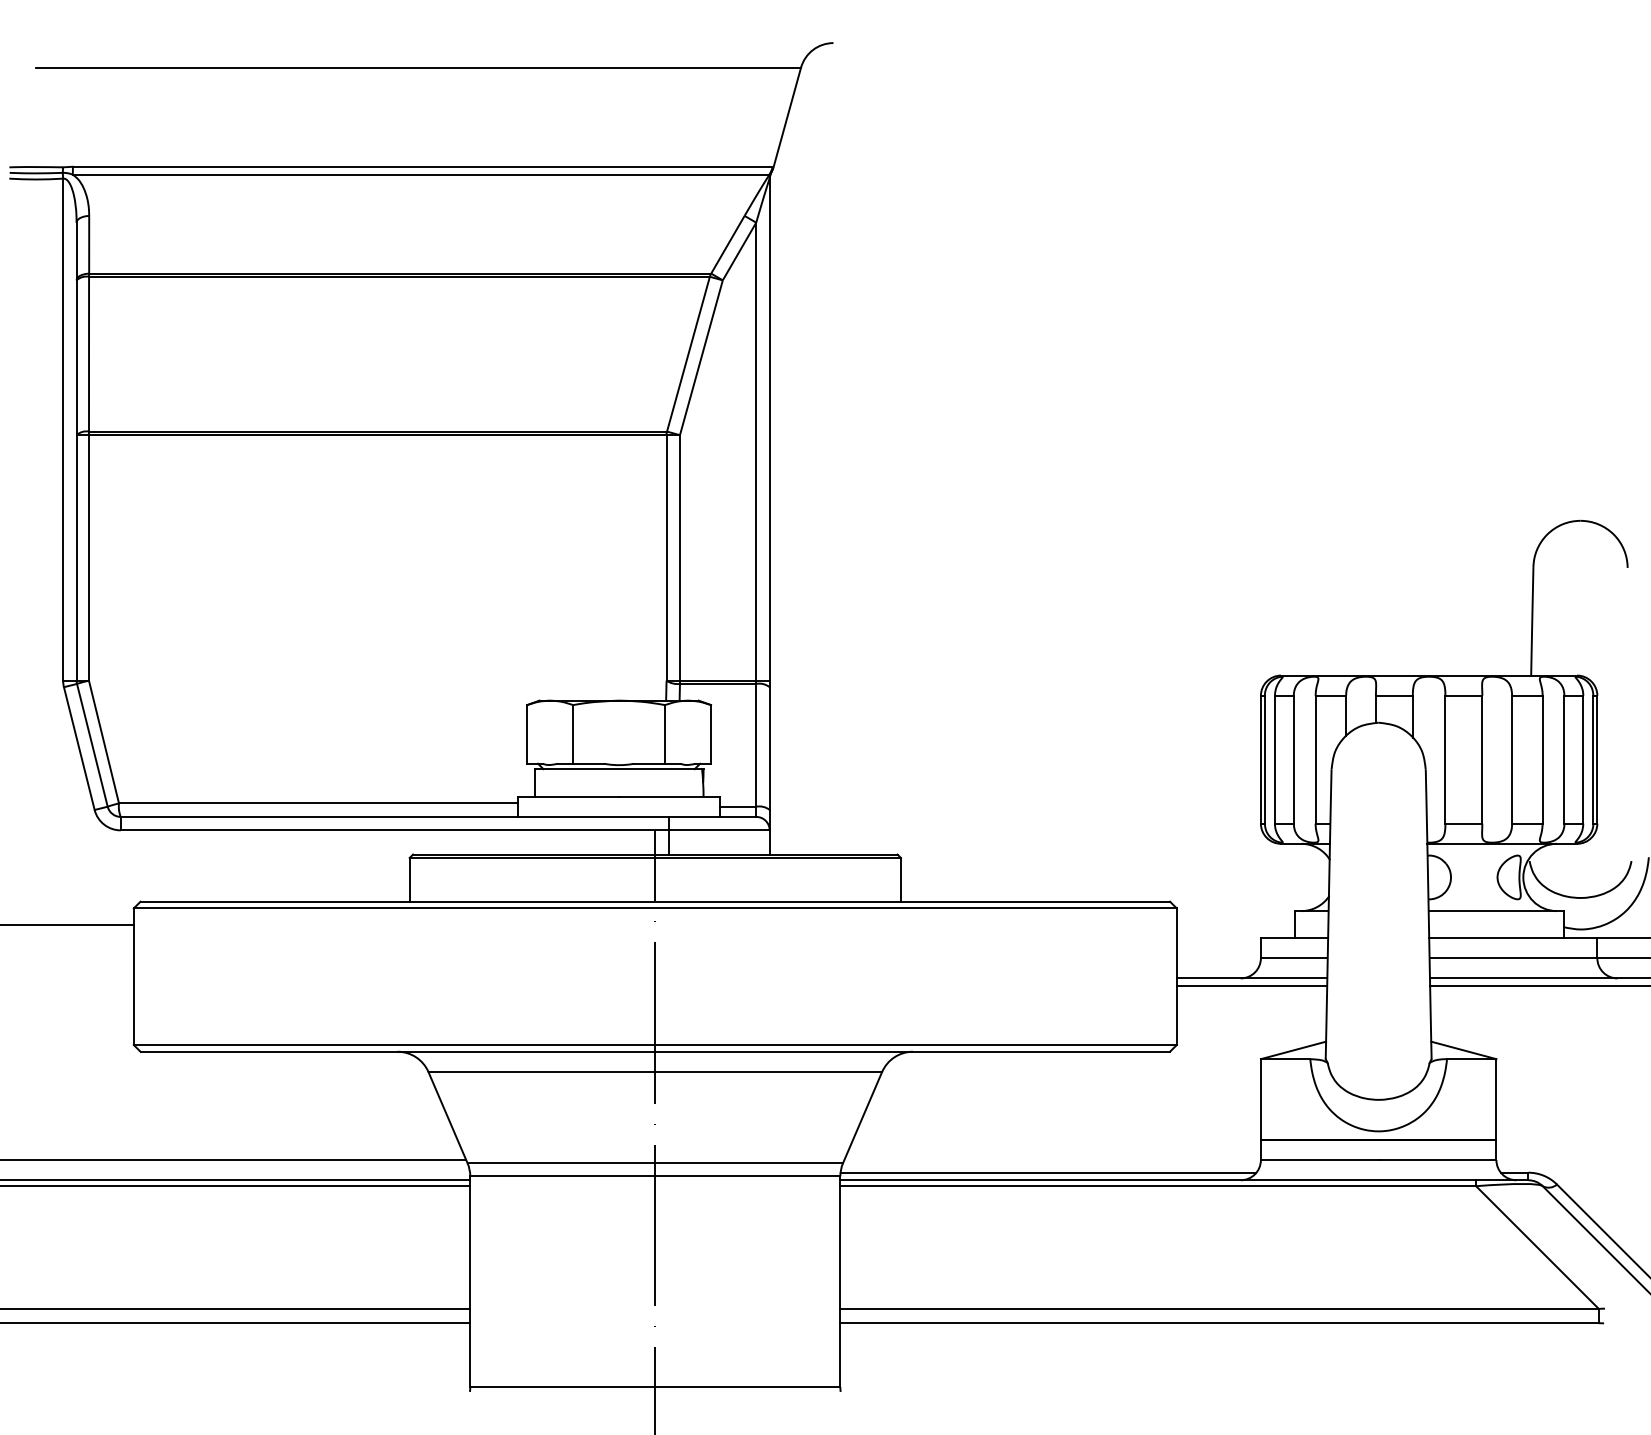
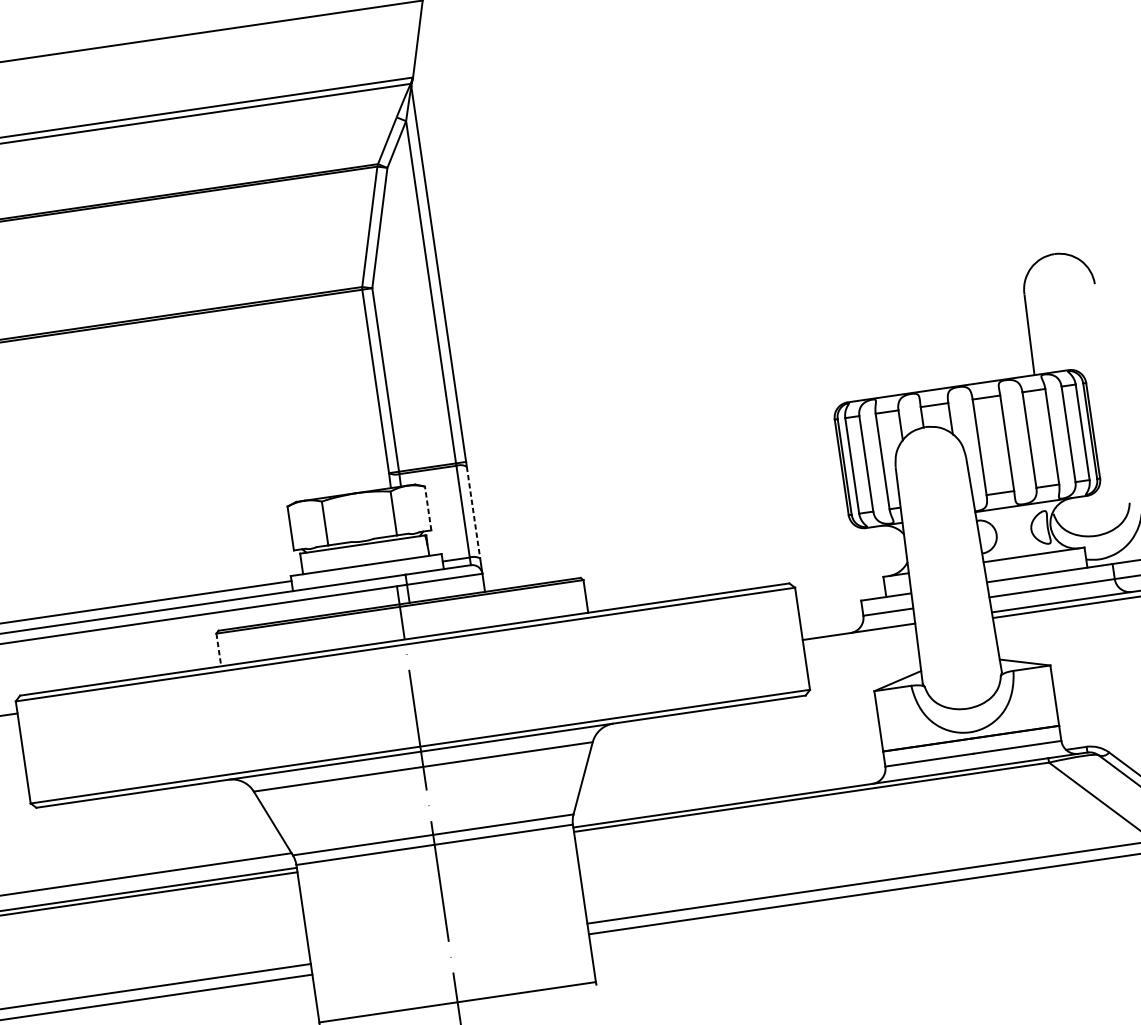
line: (711, 733) -> (428, 507), solid -> dashed
line: (769, 749) -> (473, 513), solid -> dashed
line: (409, 879) -> (218, 649), solid -> dashed
line: (1251, 985) -> (859, 637), removed
line: (1048, 1172) -> (728, 799), removed

